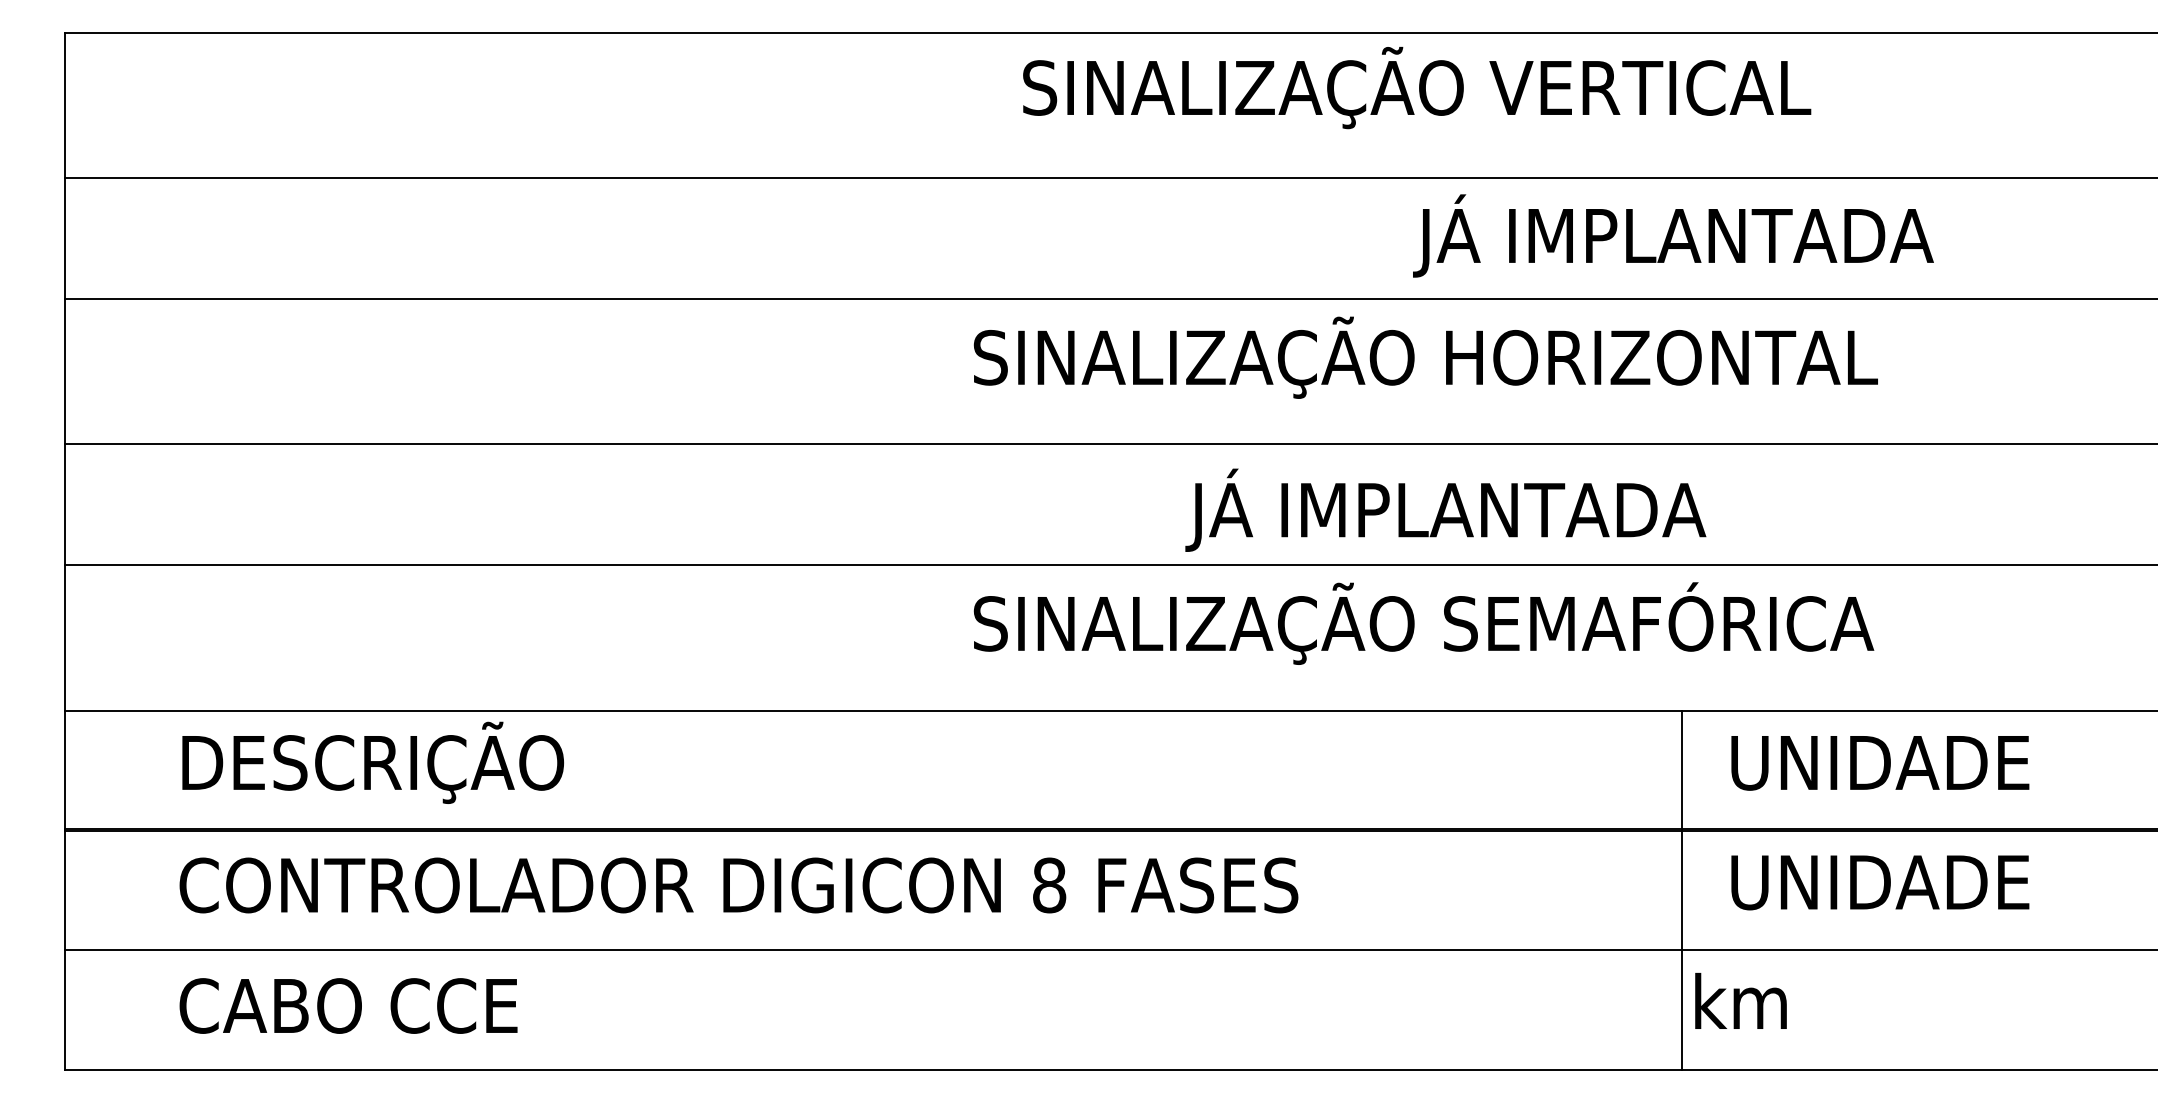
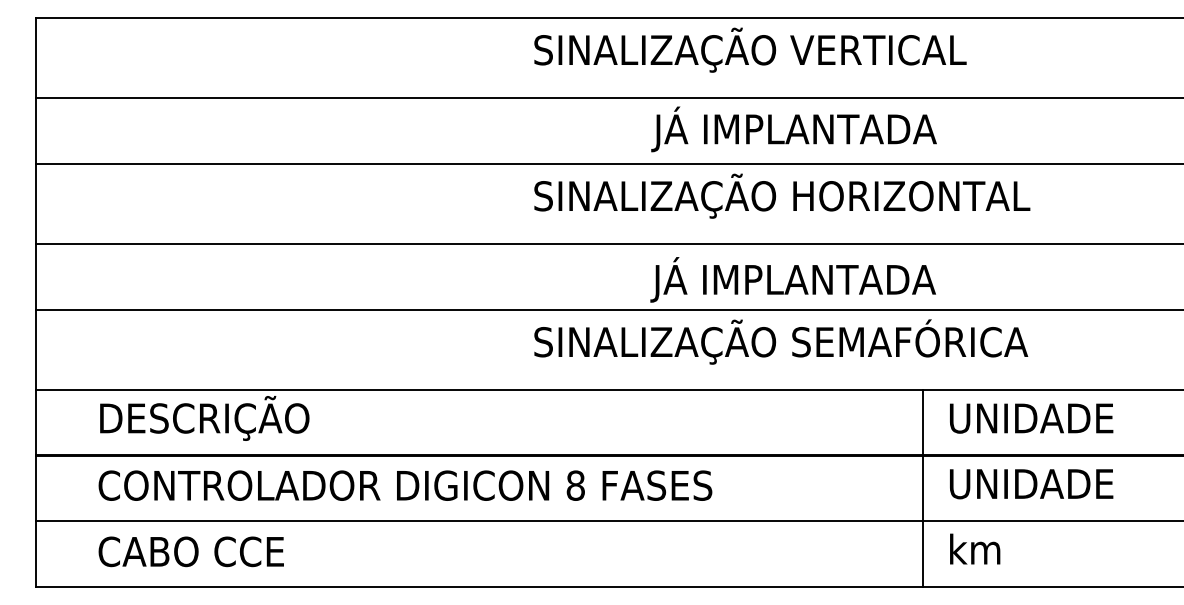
text: (1417, 86) -> (750, 49), moved
text: (1672, 236) -> (793, 129), moved
text: (1741, 999) -> (975, 548), moved

